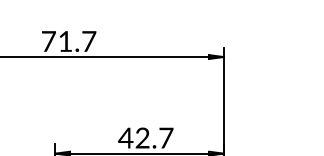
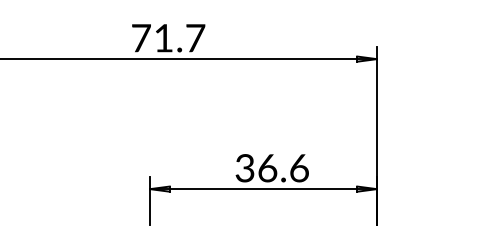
text: (145, 138) -> (271, 168), 42.7 -> 36.6

